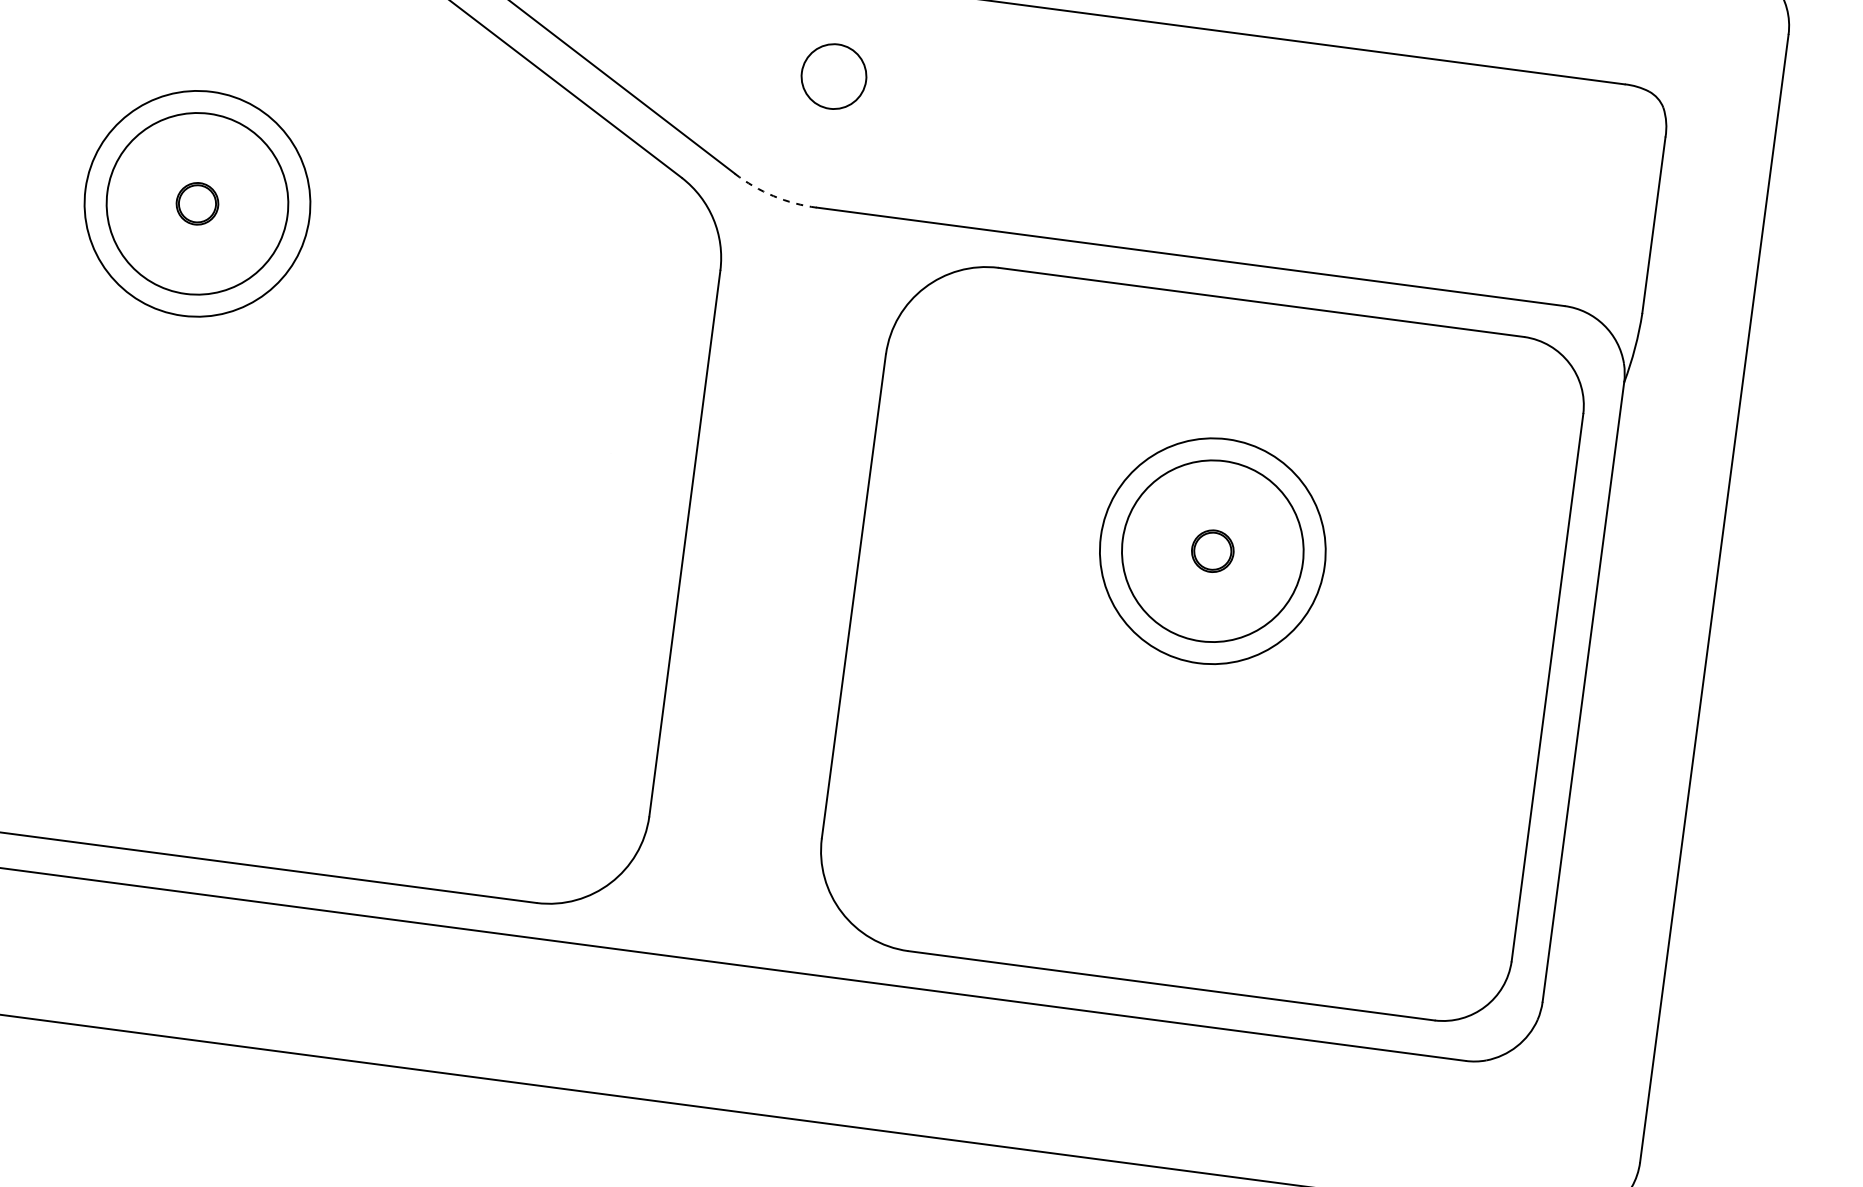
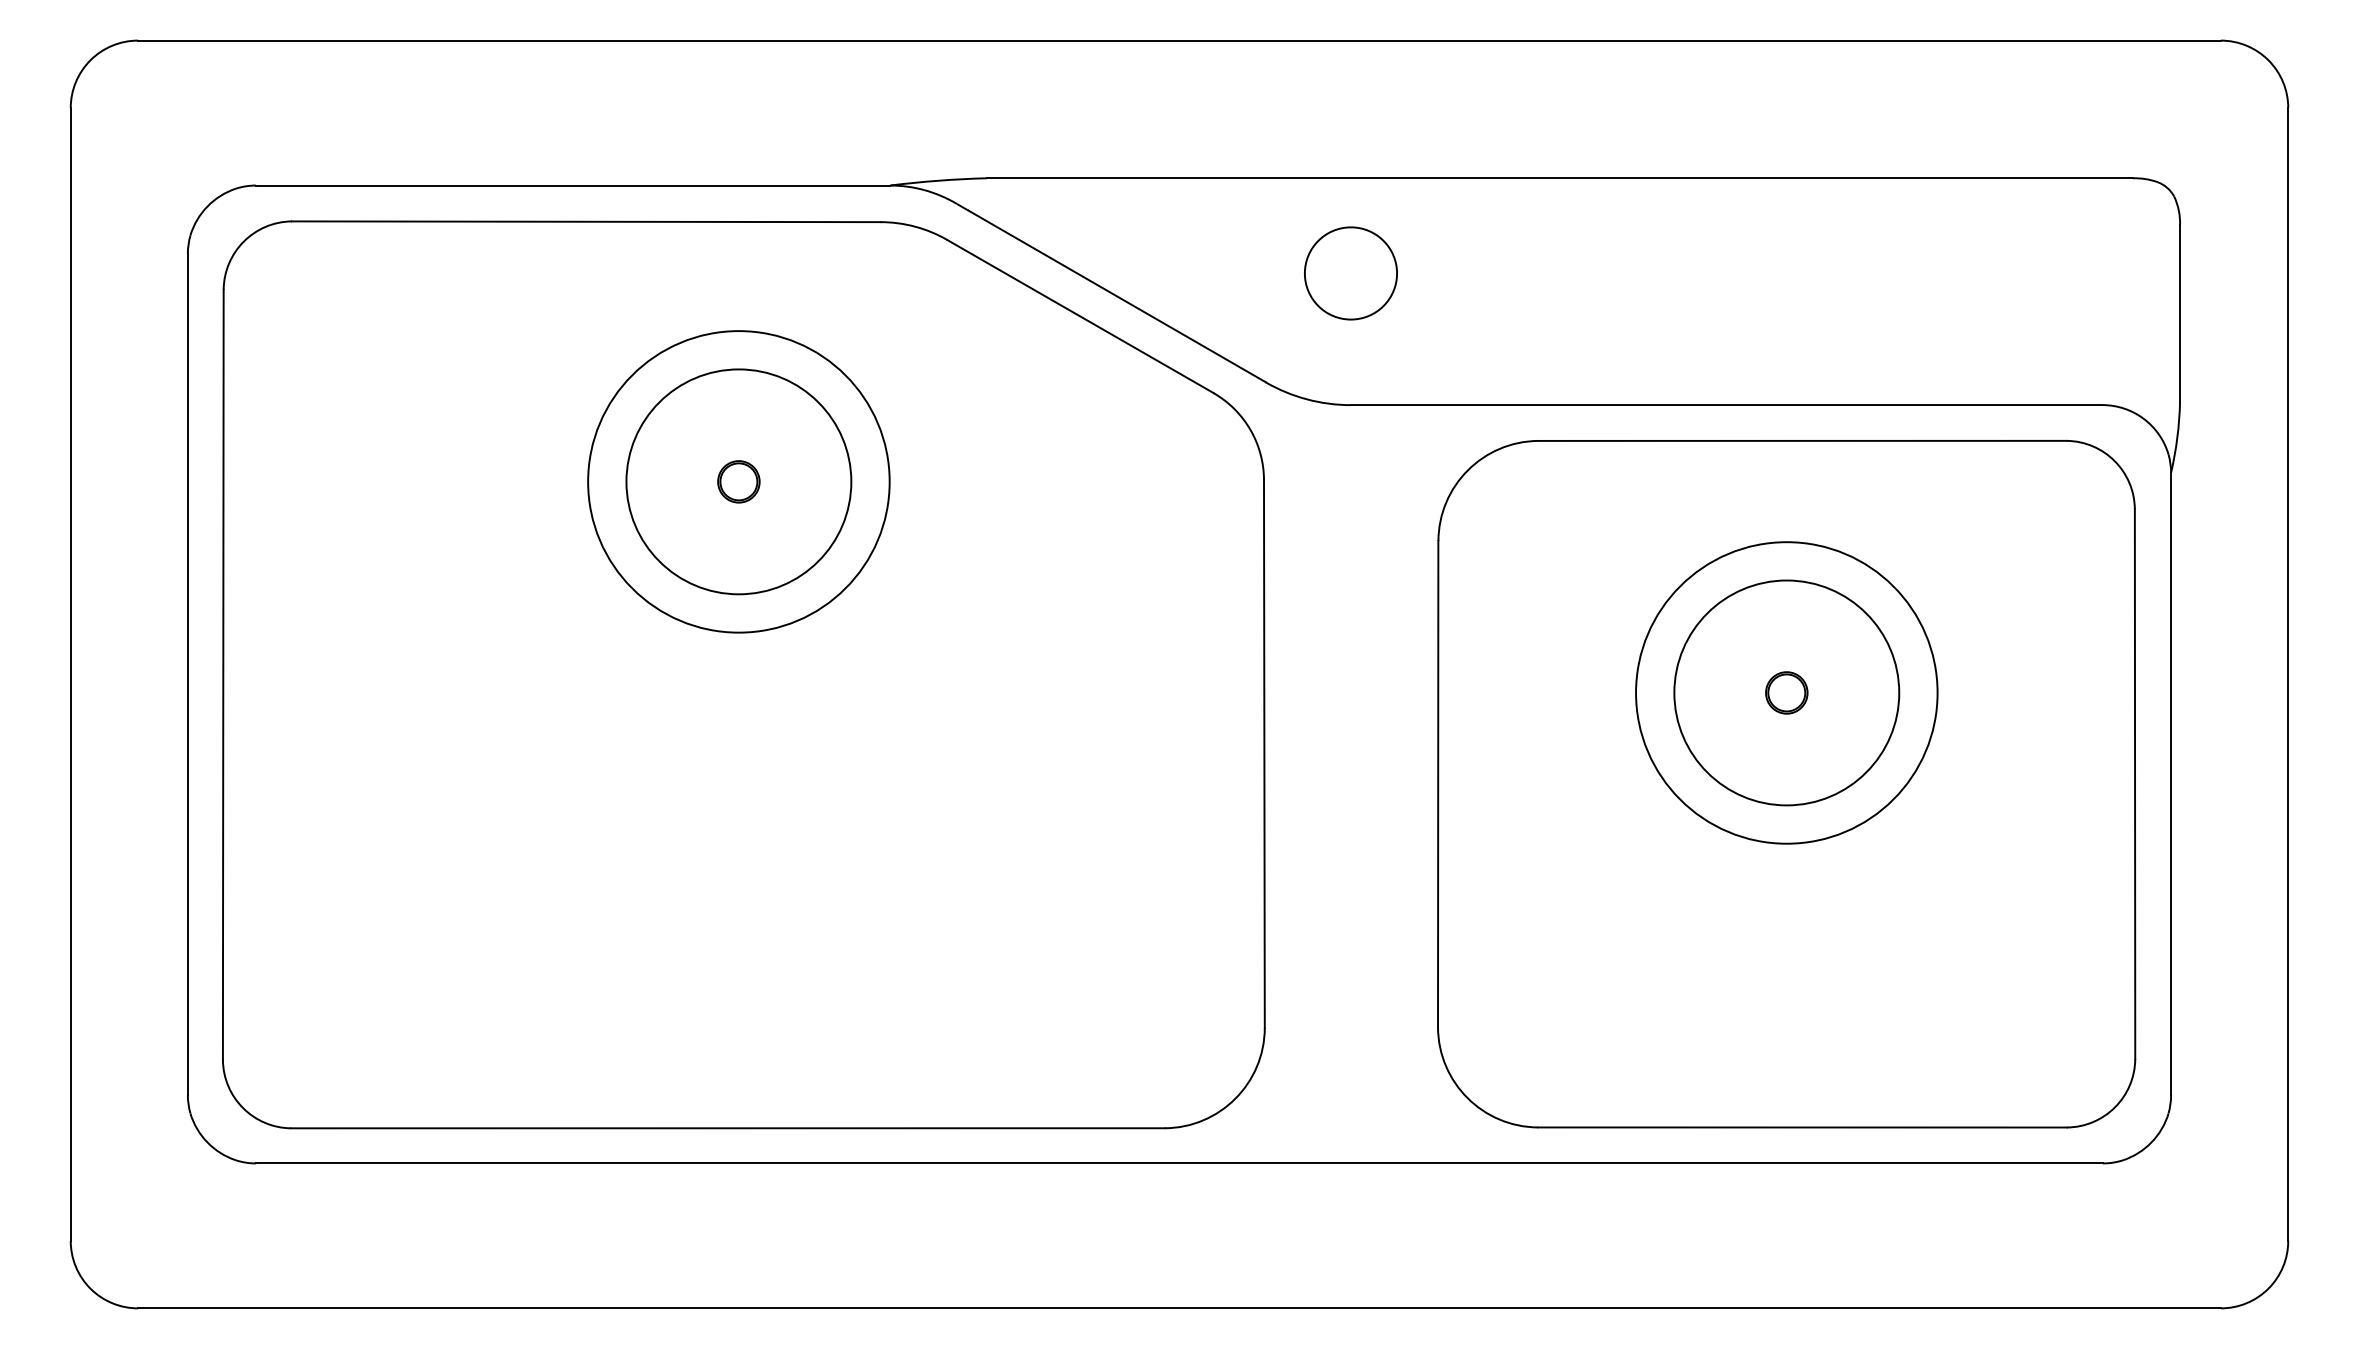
circle: (833, 76) -> (1350, 273), size x1.43
arc: (773, 196) -> (1306, 399), dashed -> solid
circle: (197, 203) -> (738, 481), size x1.67
circle: (1212, 550) -> (1786, 692), size x1.67

